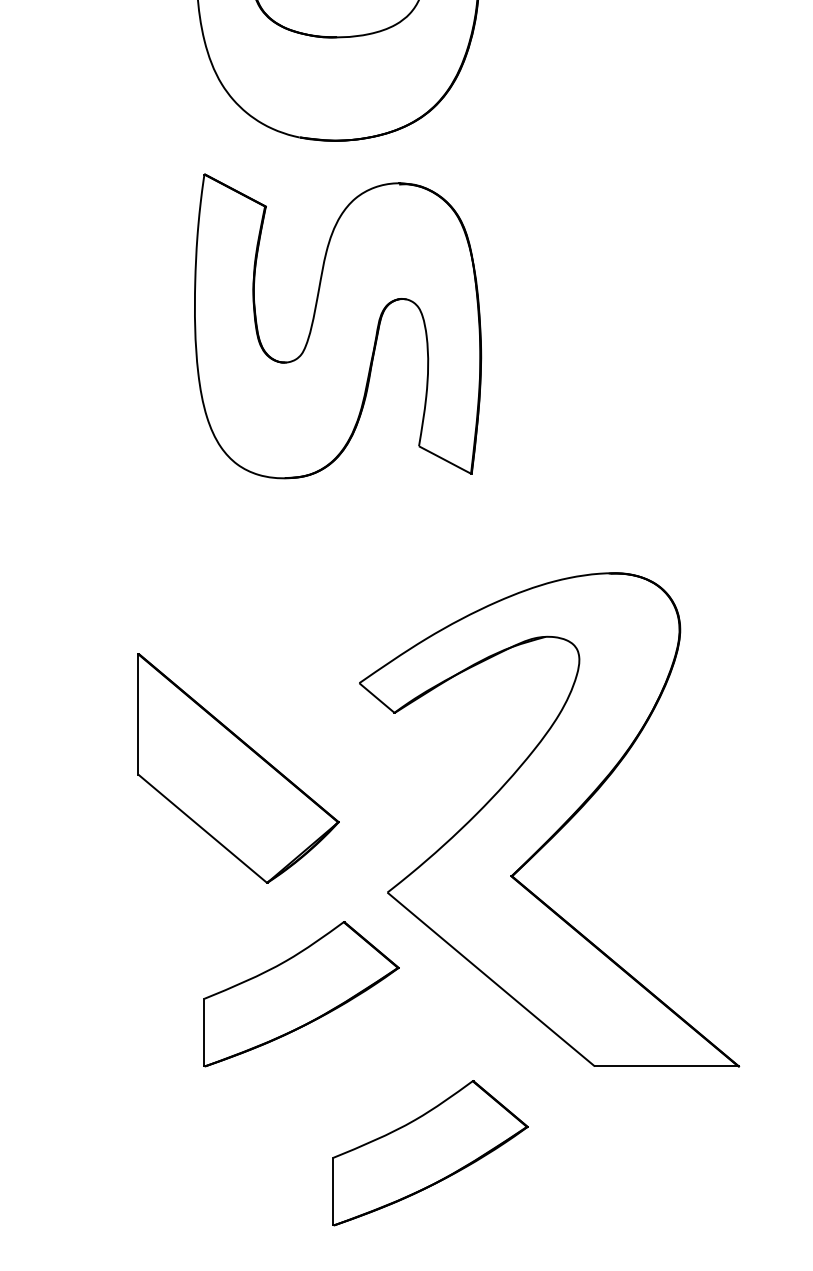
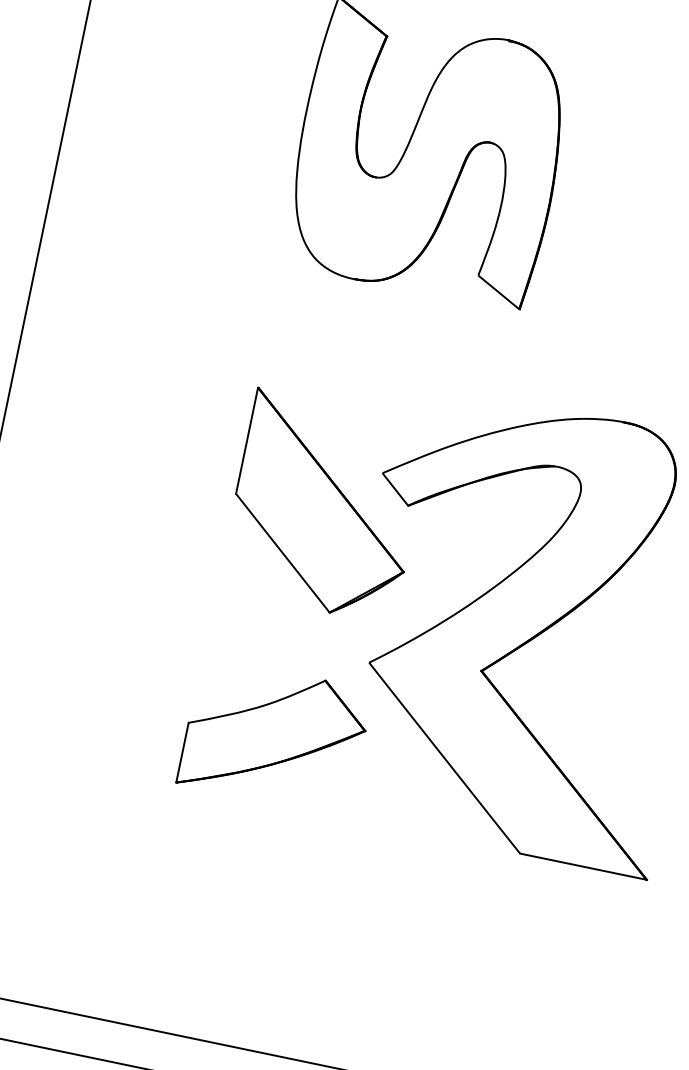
part: (238, 768) -> (325, 506), moved
part: (430, 1153) -> (359, 900), removed

